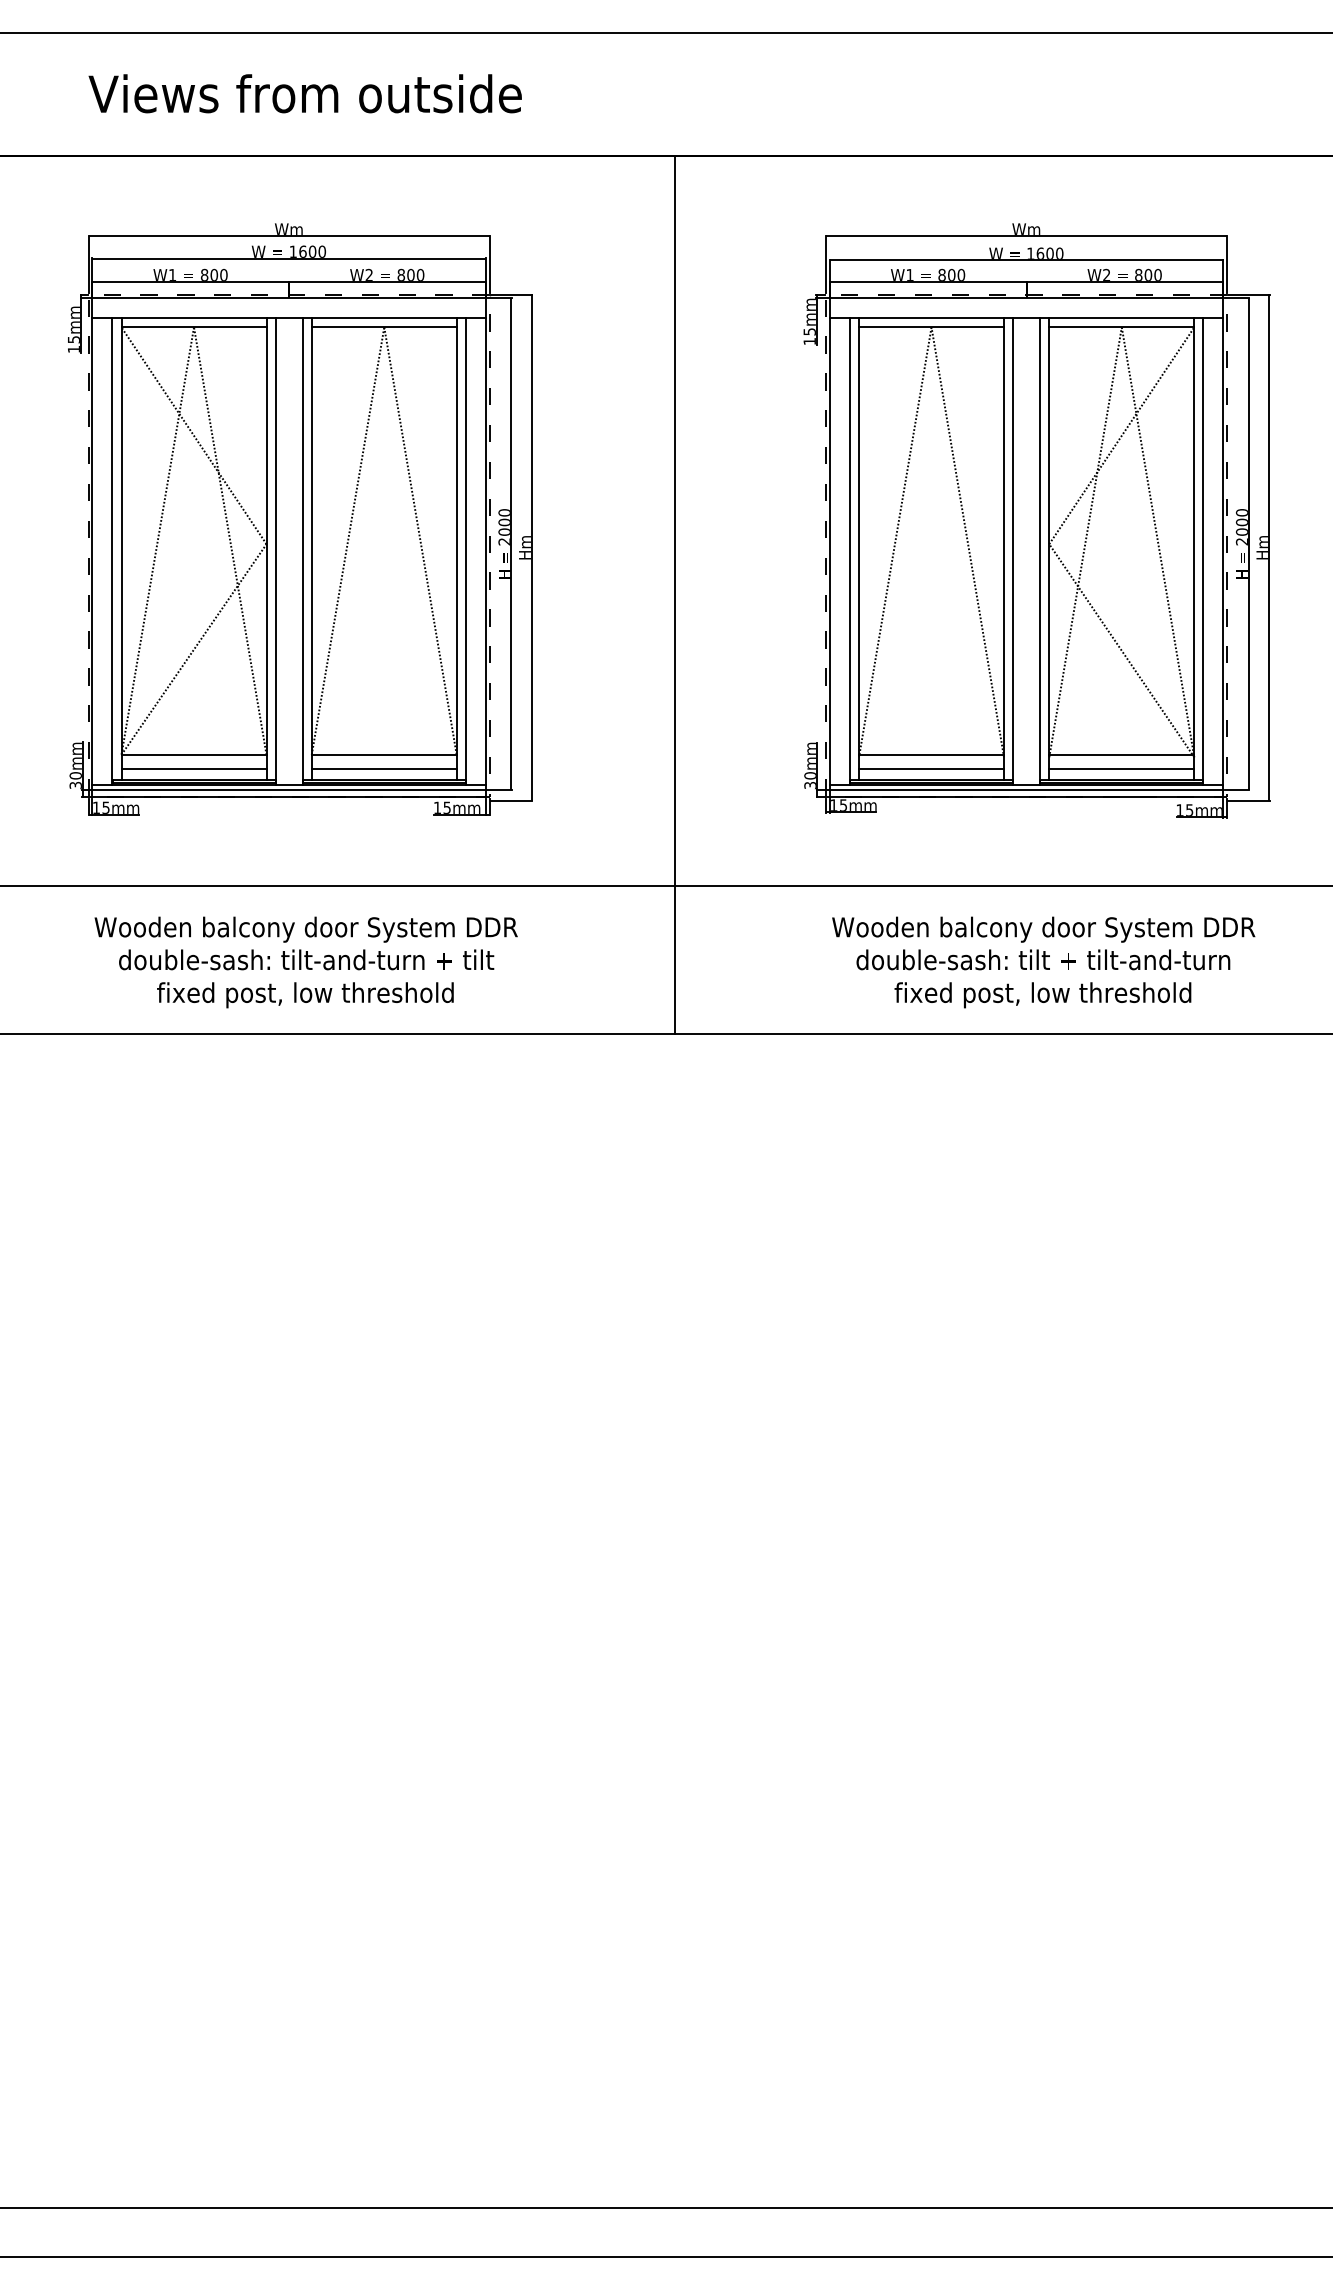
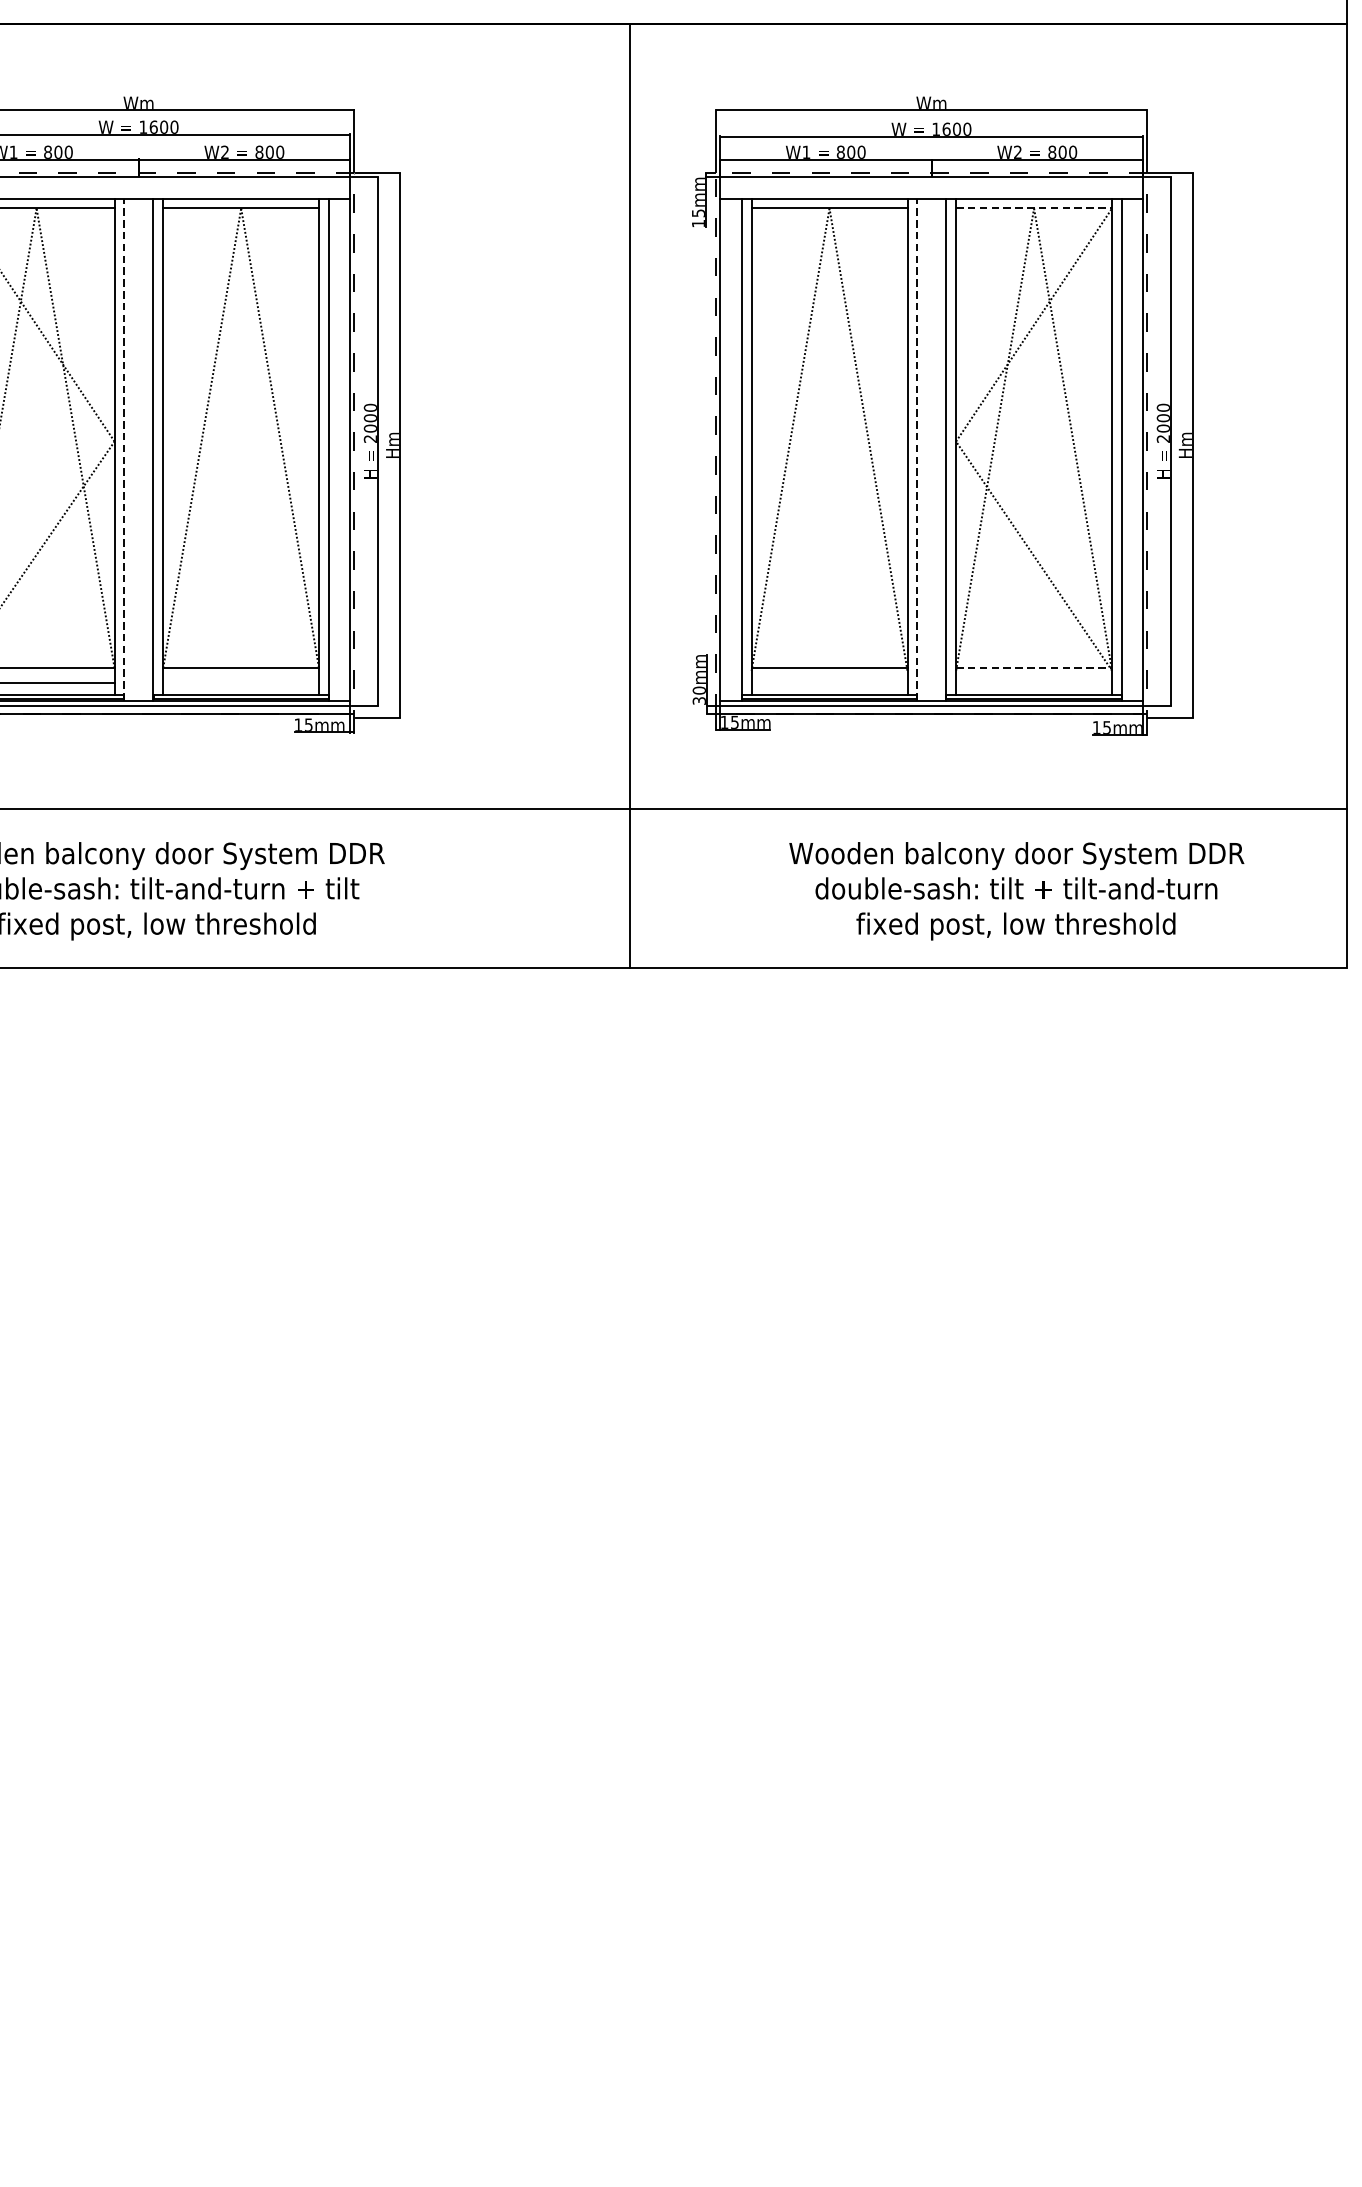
line: (1121, 327) -> (1033, 208), solid -> dashed
line: (275, 551) -> (124, 449), solid -> dashed
line: (1013, 551) -> (917, 449), solid -> dashed
line: (674, 594) -> (629, 495), moved
line: (1121, 754) -> (1033, 667), solid -> dashed
line: (383, 768) -> (240, 682), removed
line: (931, 768) -> (829, 682), removed
line: (1121, 768) -> (1033, 682), removed
text: (1043, 962) -> (1016, 891), moved

